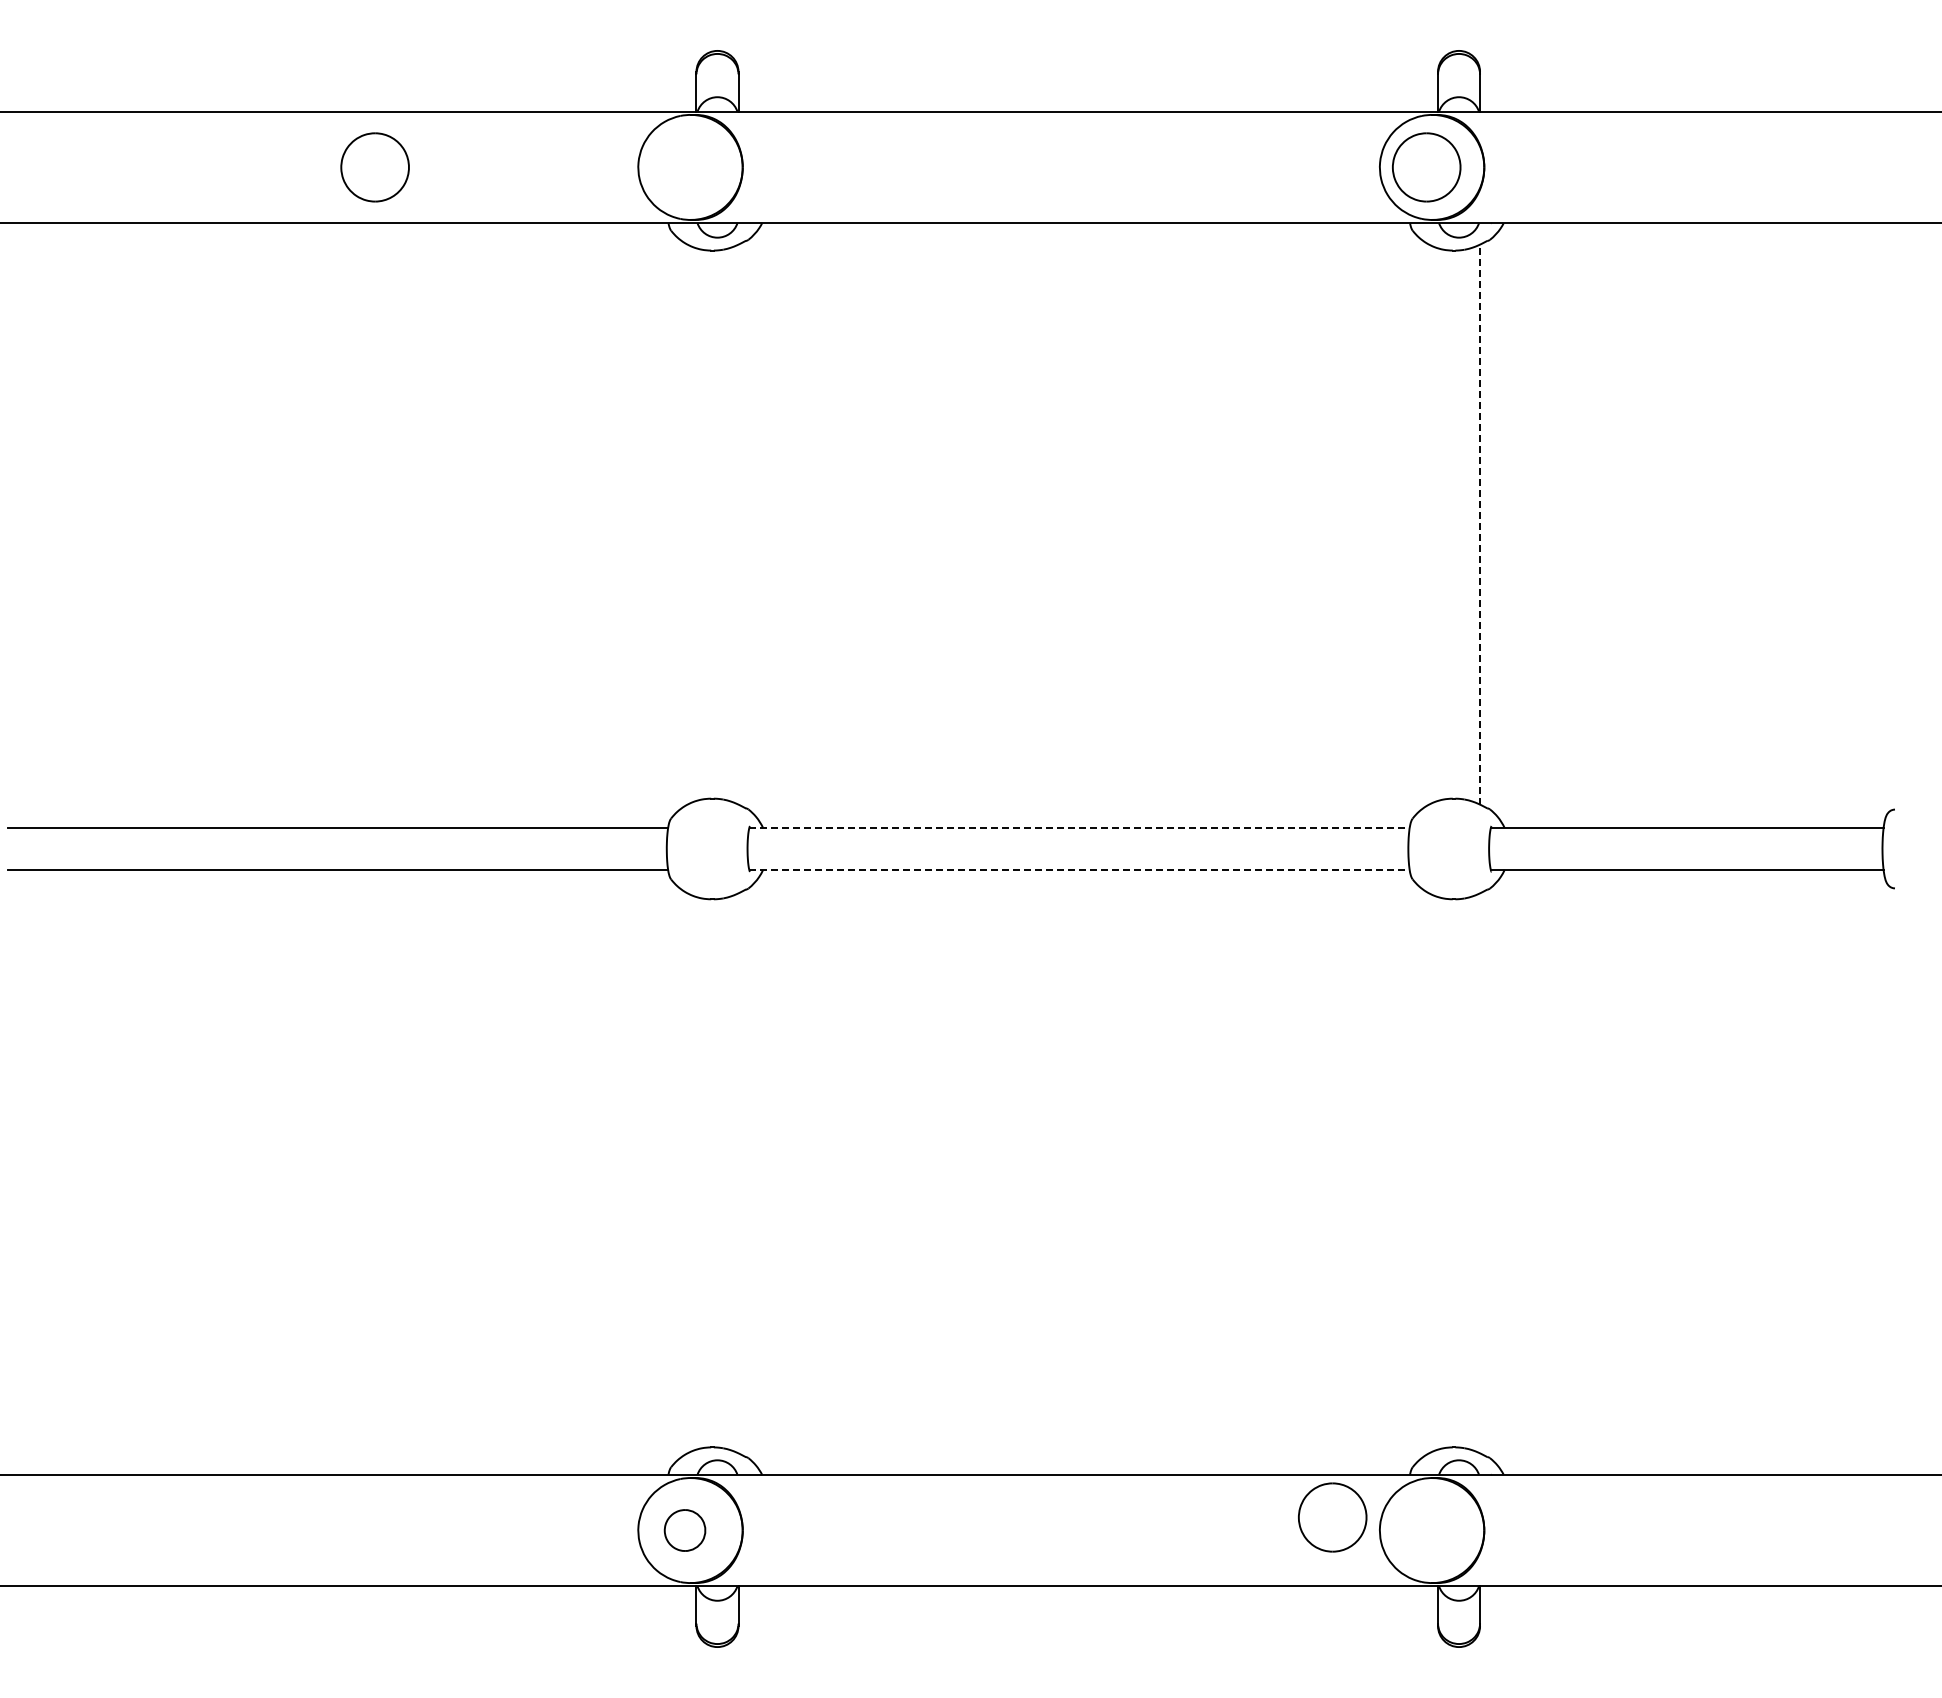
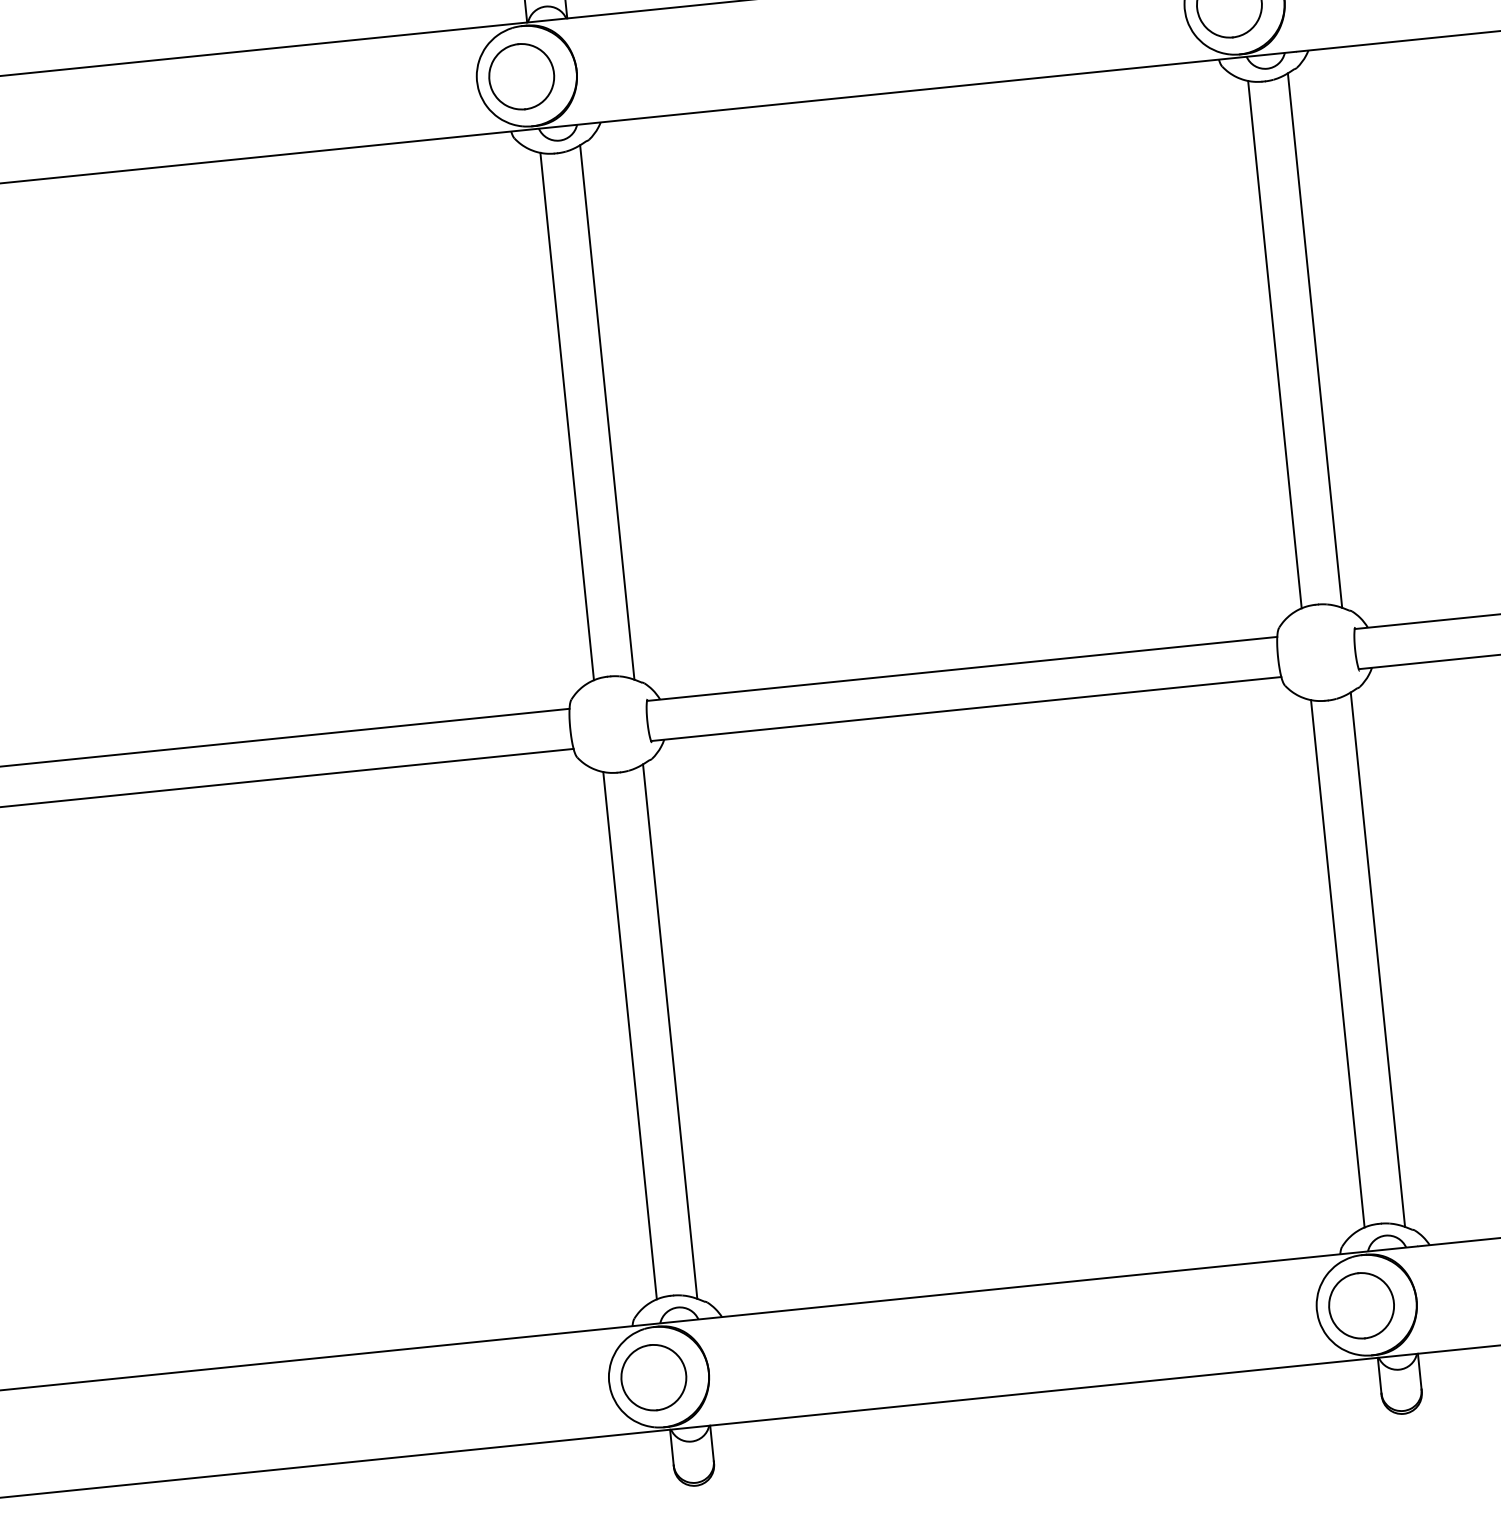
part: (374, 167) -> (521, 76), moved
line: (696, 524) -> (567, 416), added
line: (738, 524) -> (607, 412), added
line: (1438, 524) -> (1275, 344), added
line: (1480, 524) -> (1315, 340), dashed -> solid
line: (1080, 827) -> (963, 668), dashed -> solid
line: (1080, 870) -> (967, 709), dashed -> solid
line: (696, 1173) -> (630, 1035), added
line: (738, 1173) -> (670, 1031), added
line: (1438, 1173) -> (1338, 963), added
line: (1480, 1173) -> (1378, 959), added
part: (1332, 1517) -> (1361, 1305), moved
part: (684, 1530) -> (653, 1377), size x1.67

